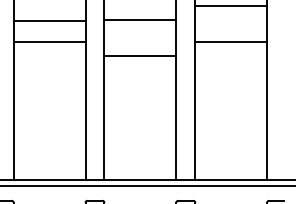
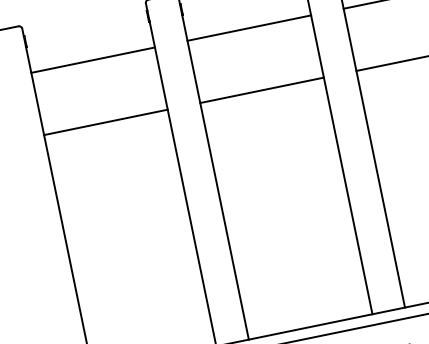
line: (140, 19) -> (249, 27), moved
line: (49, 20) -> (92, 59), moved
line: (140, 55) -> (262, 89), moved

